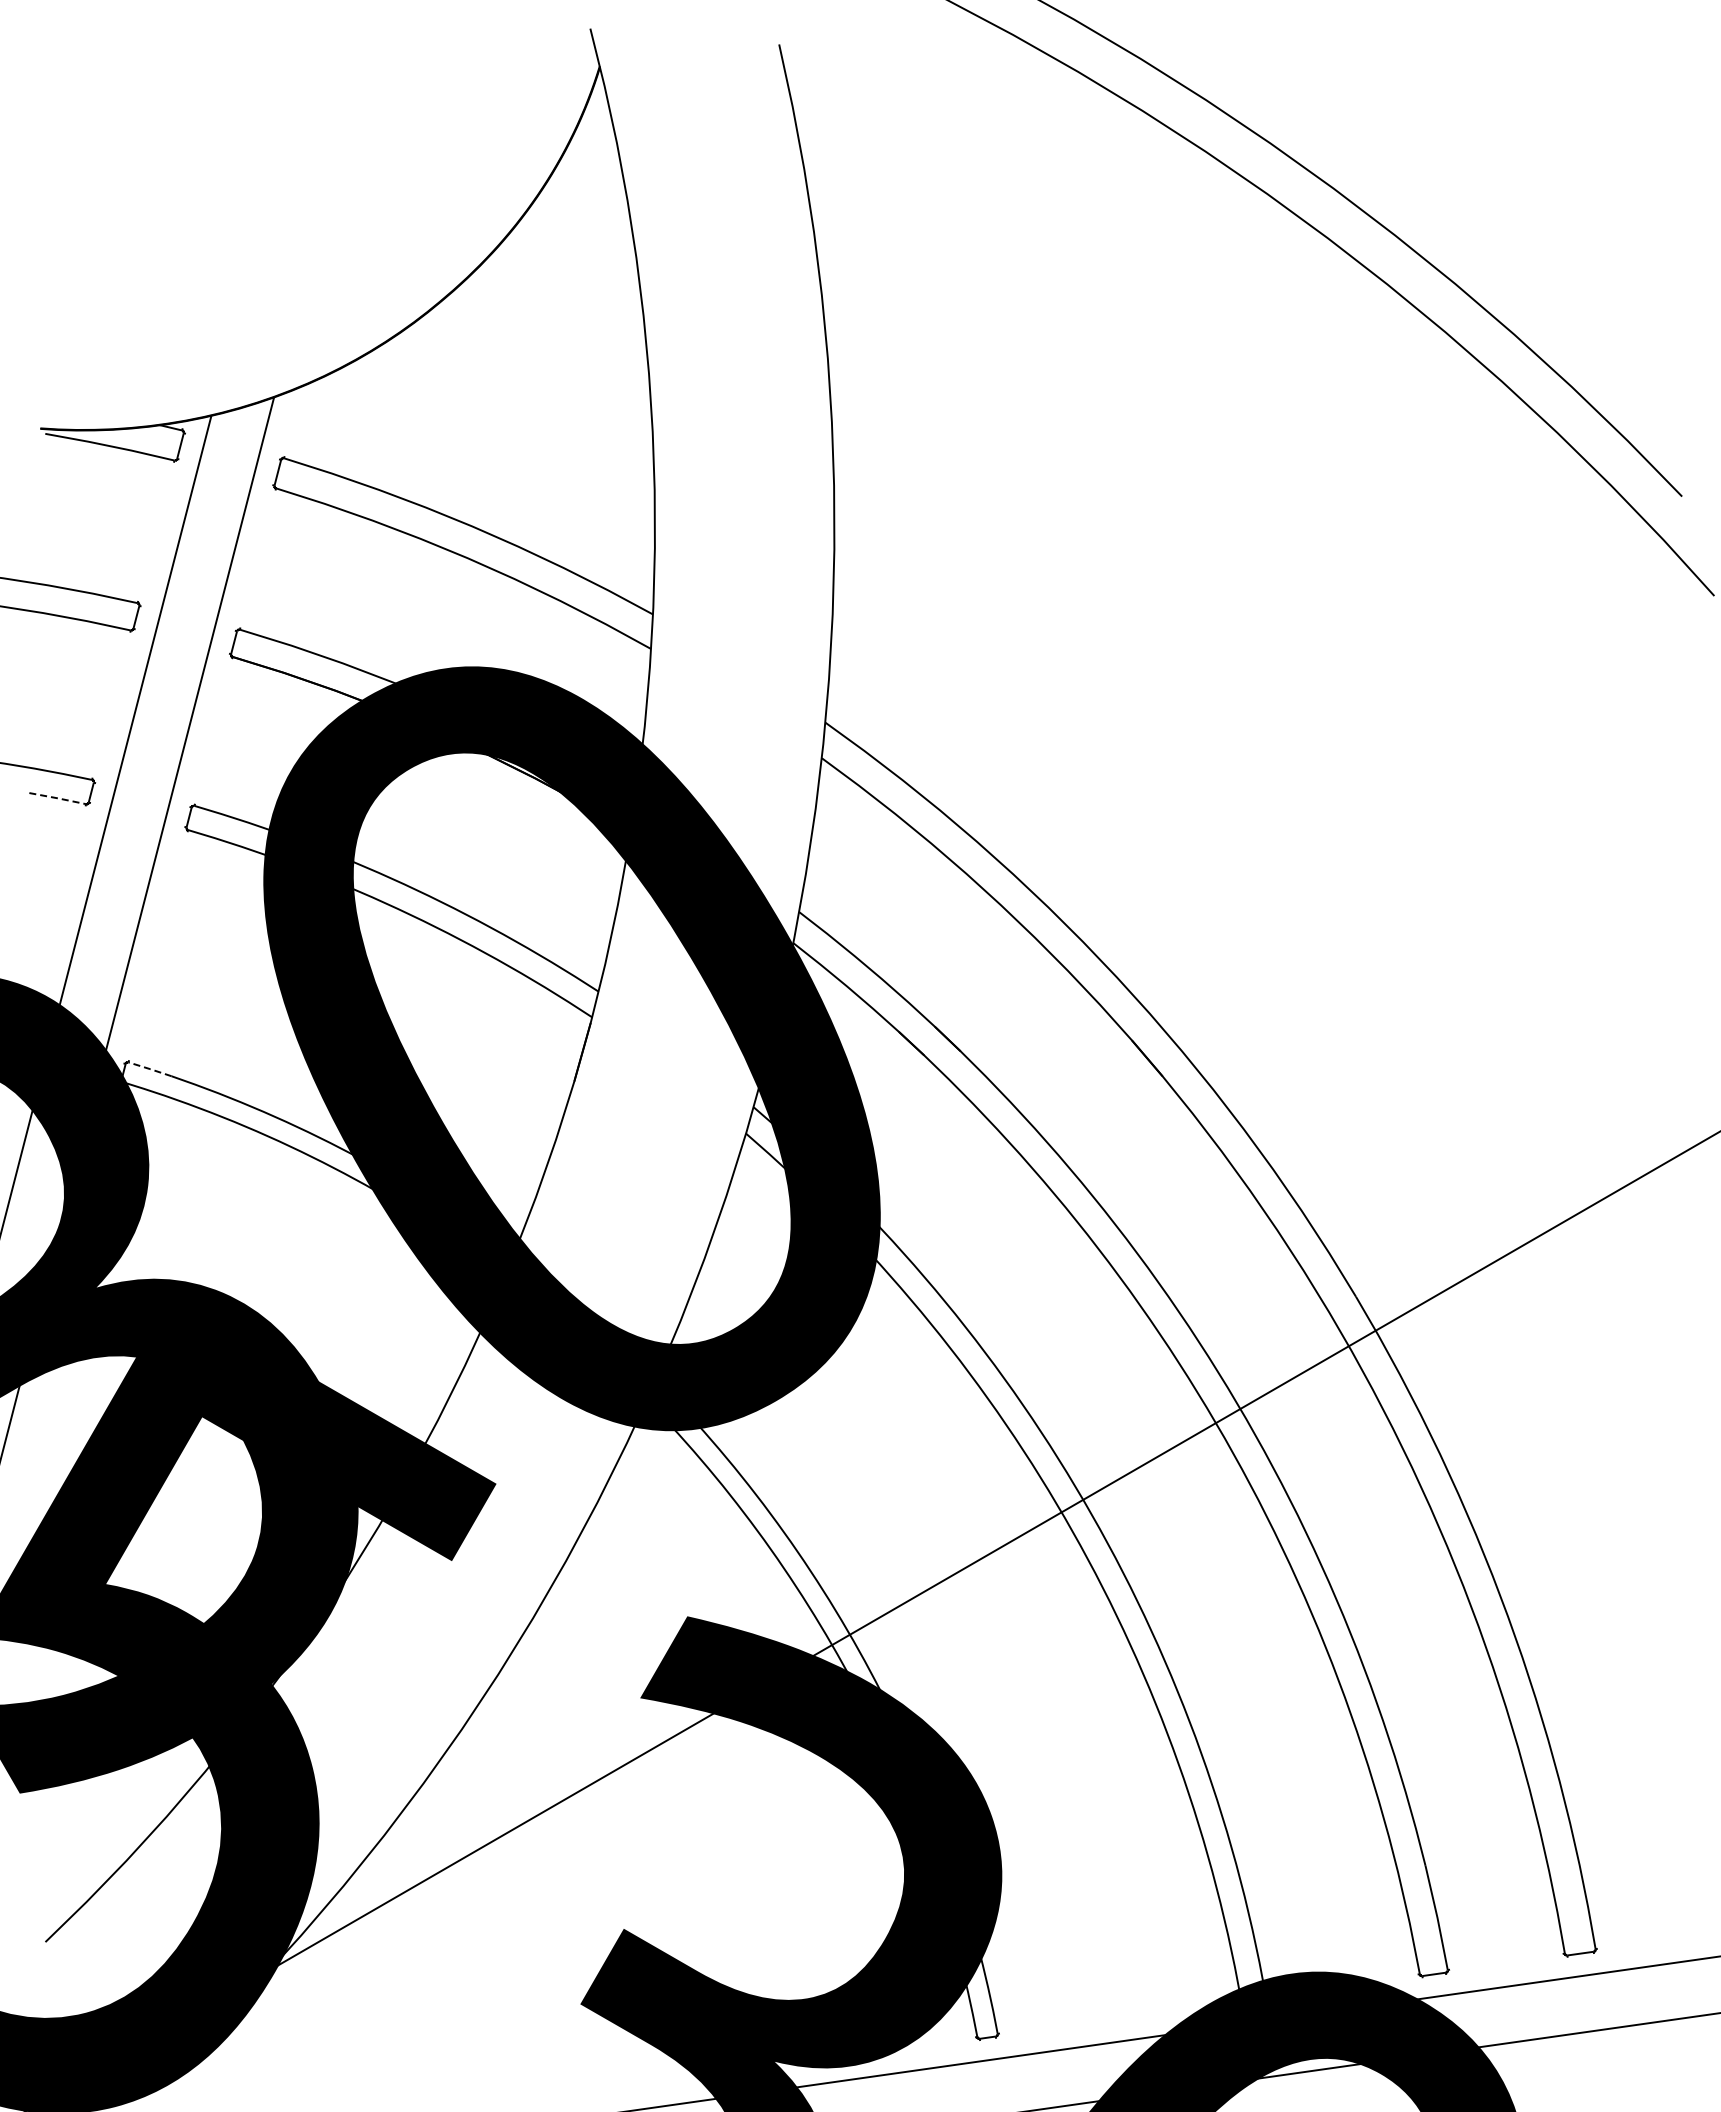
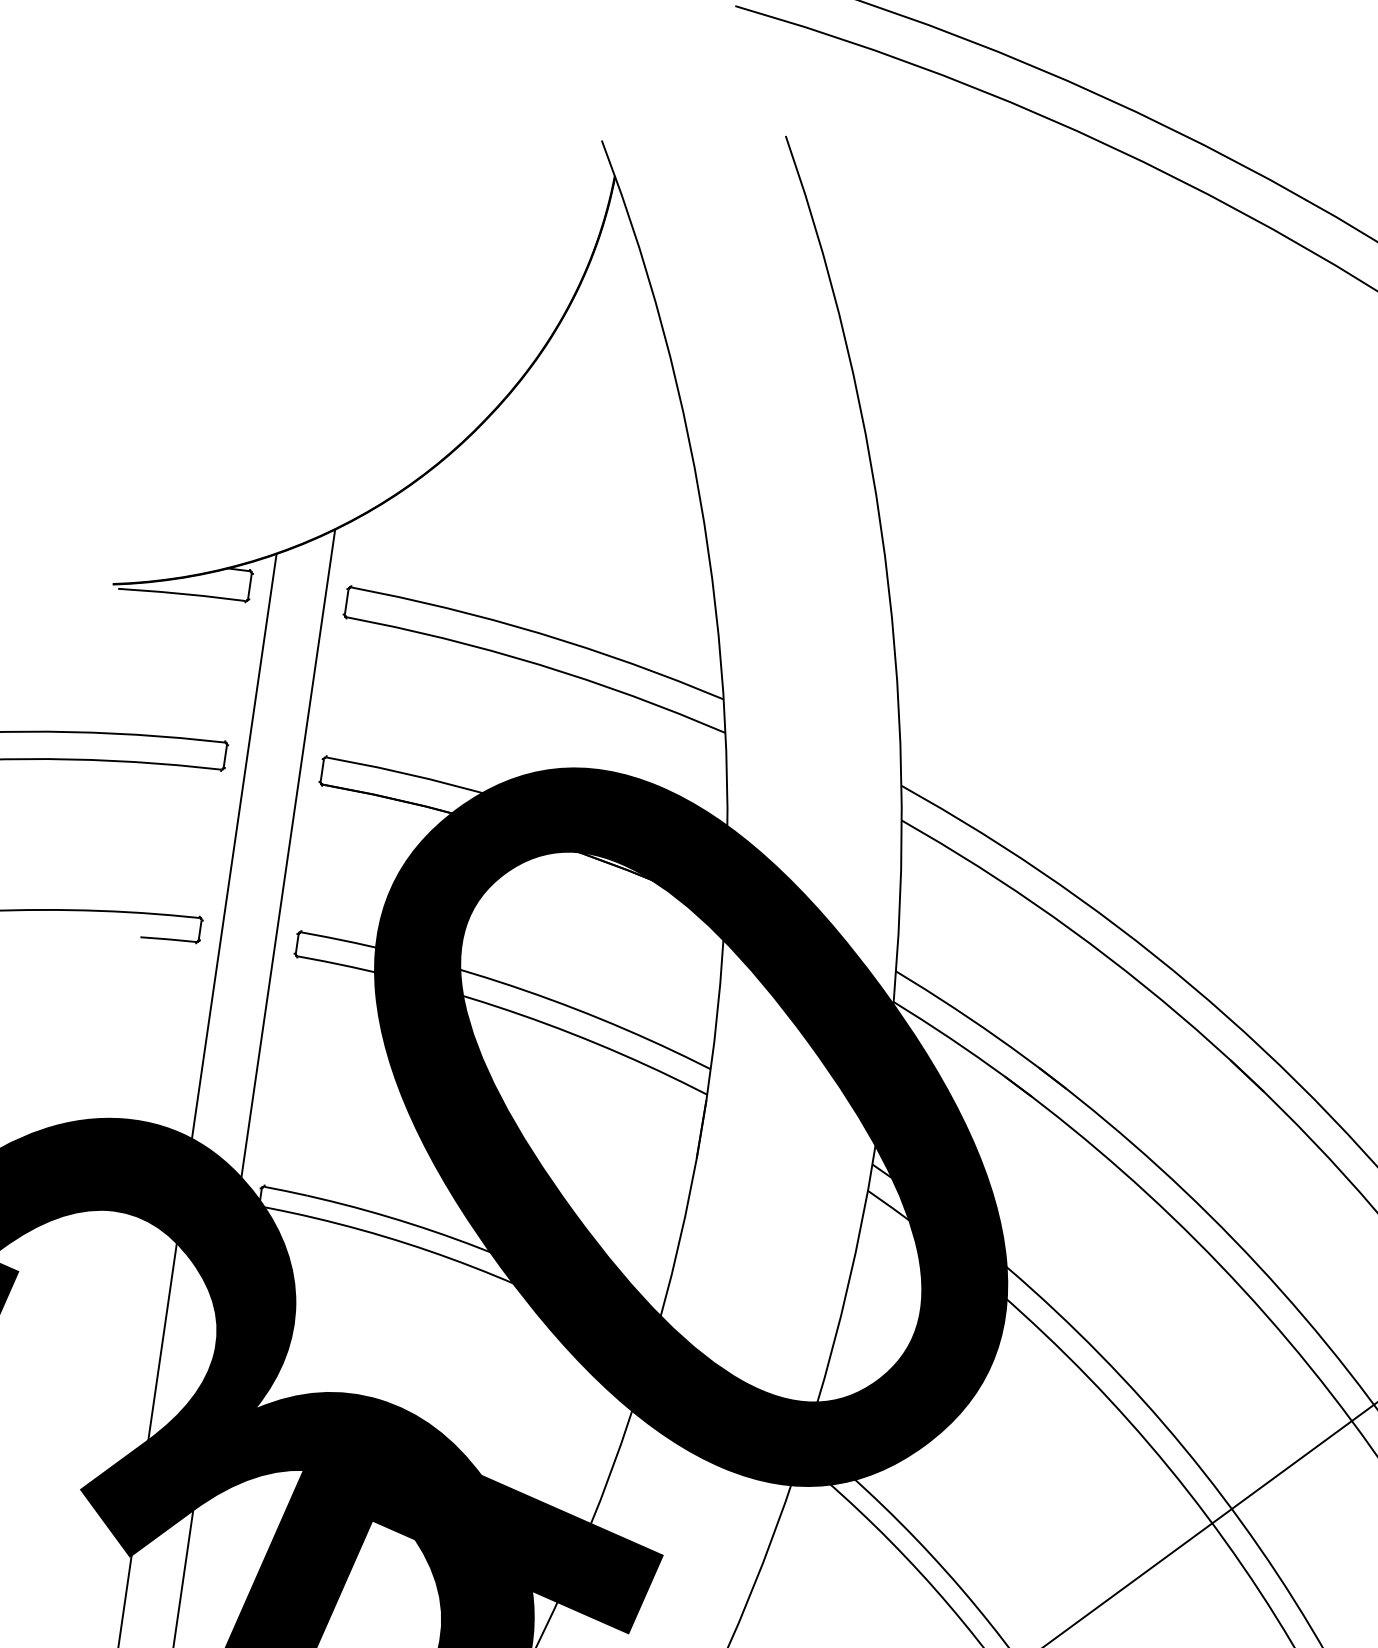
line: (57, 798) -> (168, 939), dashed -> solid
line: (150, 1069) -> (286, 1191), dashed -> solid

